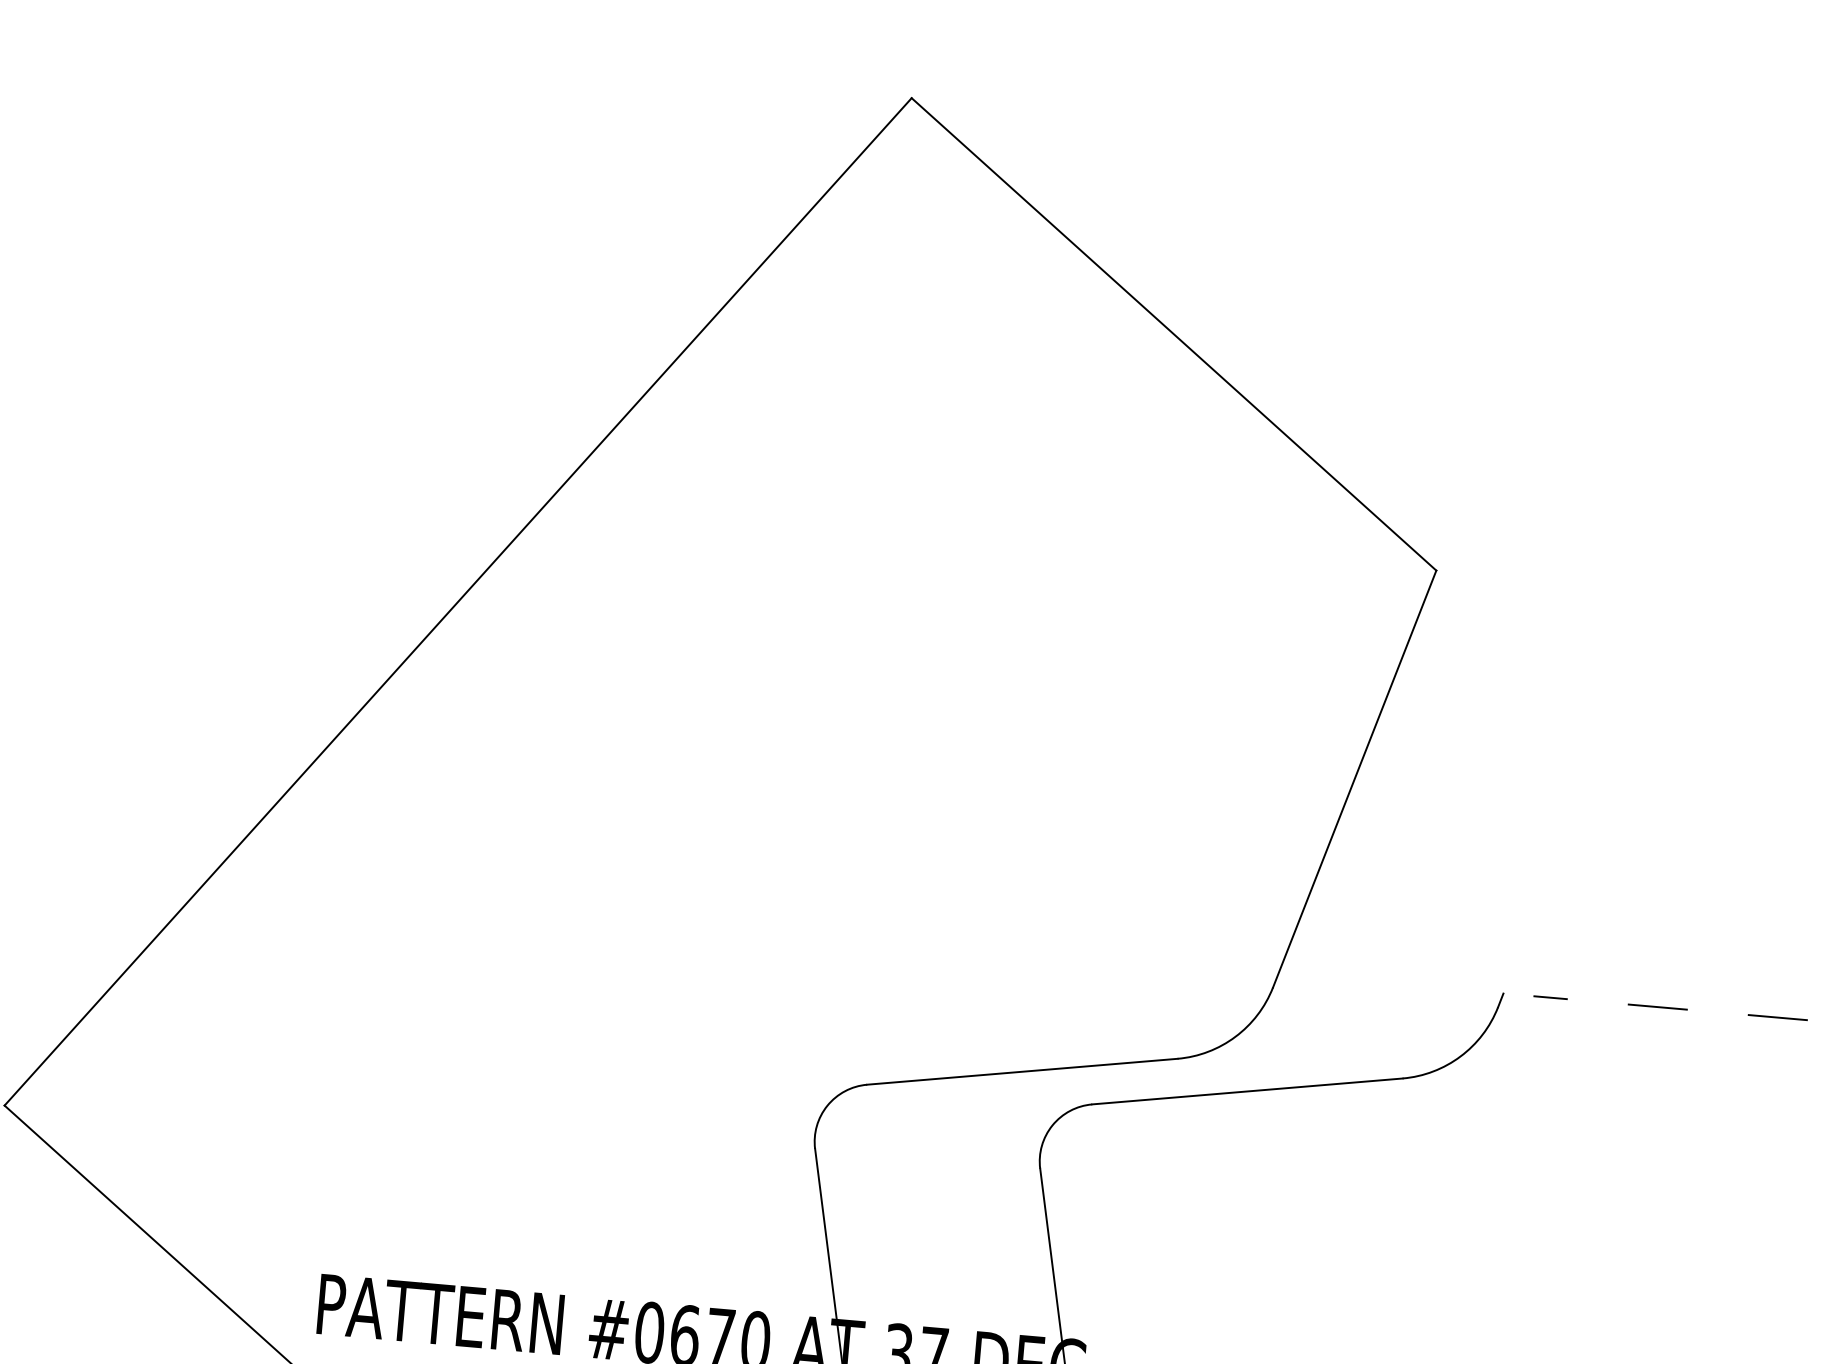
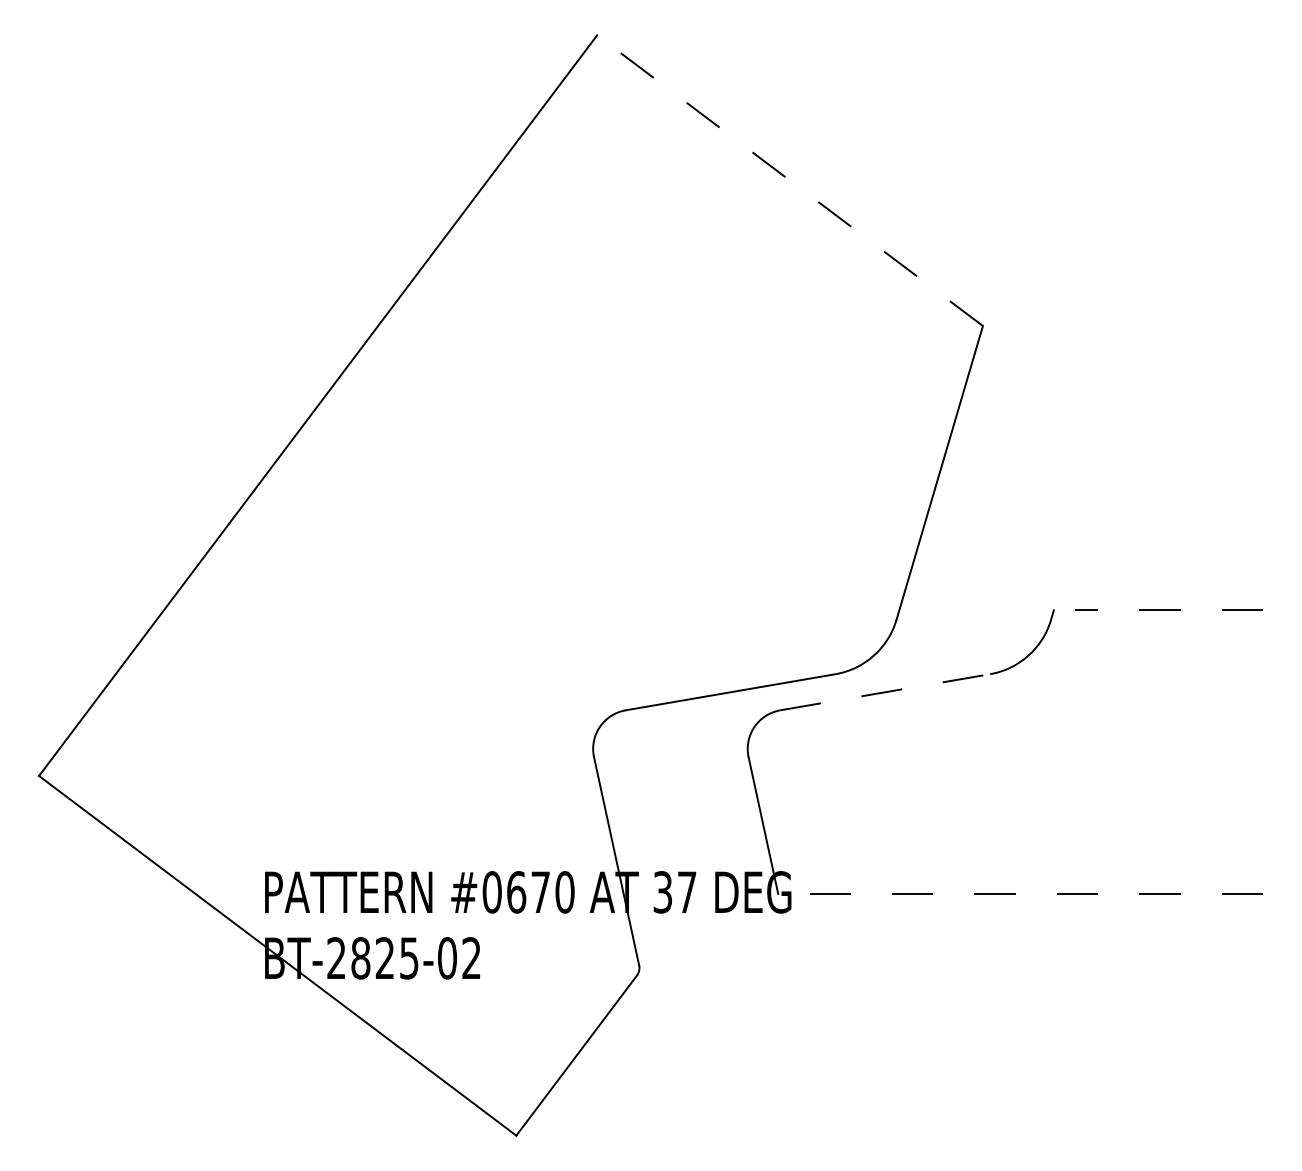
line: (1174, 334) -> (790, 180), solid -> dashed
line: (1247, 1091) -> (885, 692), solid -> dashed

